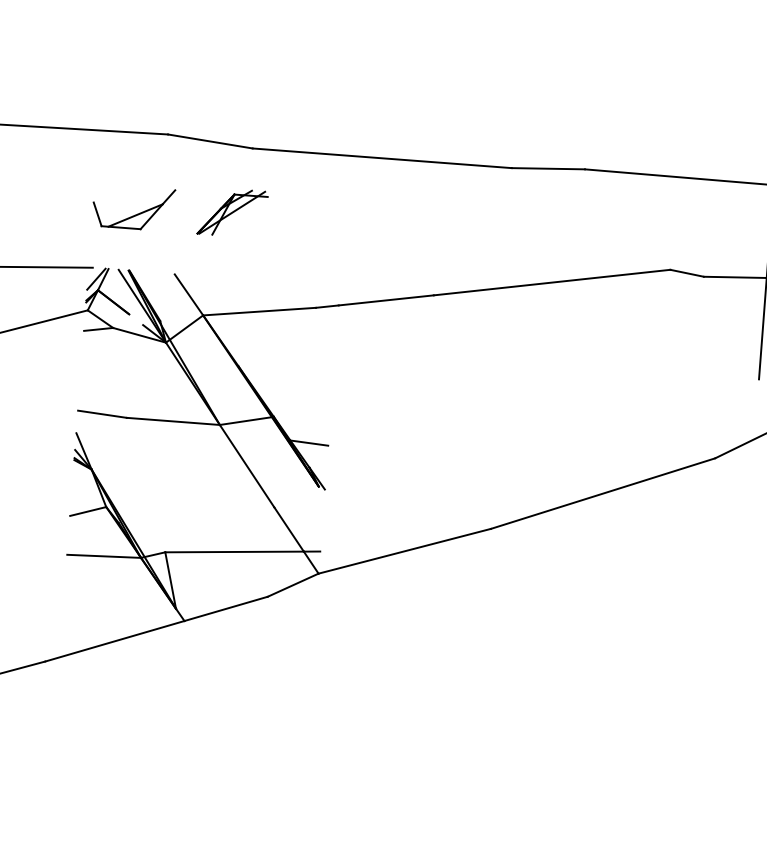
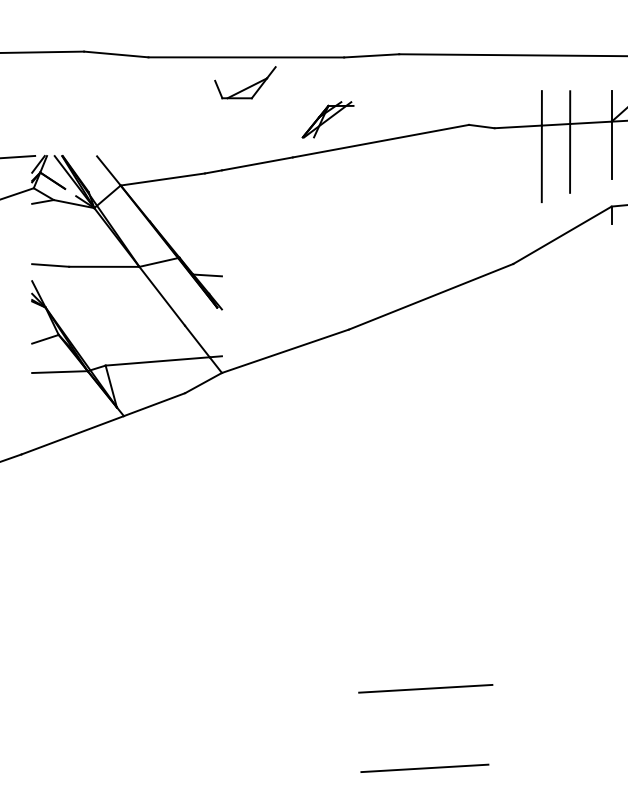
part: (133, 207) -> (245, 82), moved
part: (231, 212) -> (327, 119), moved

